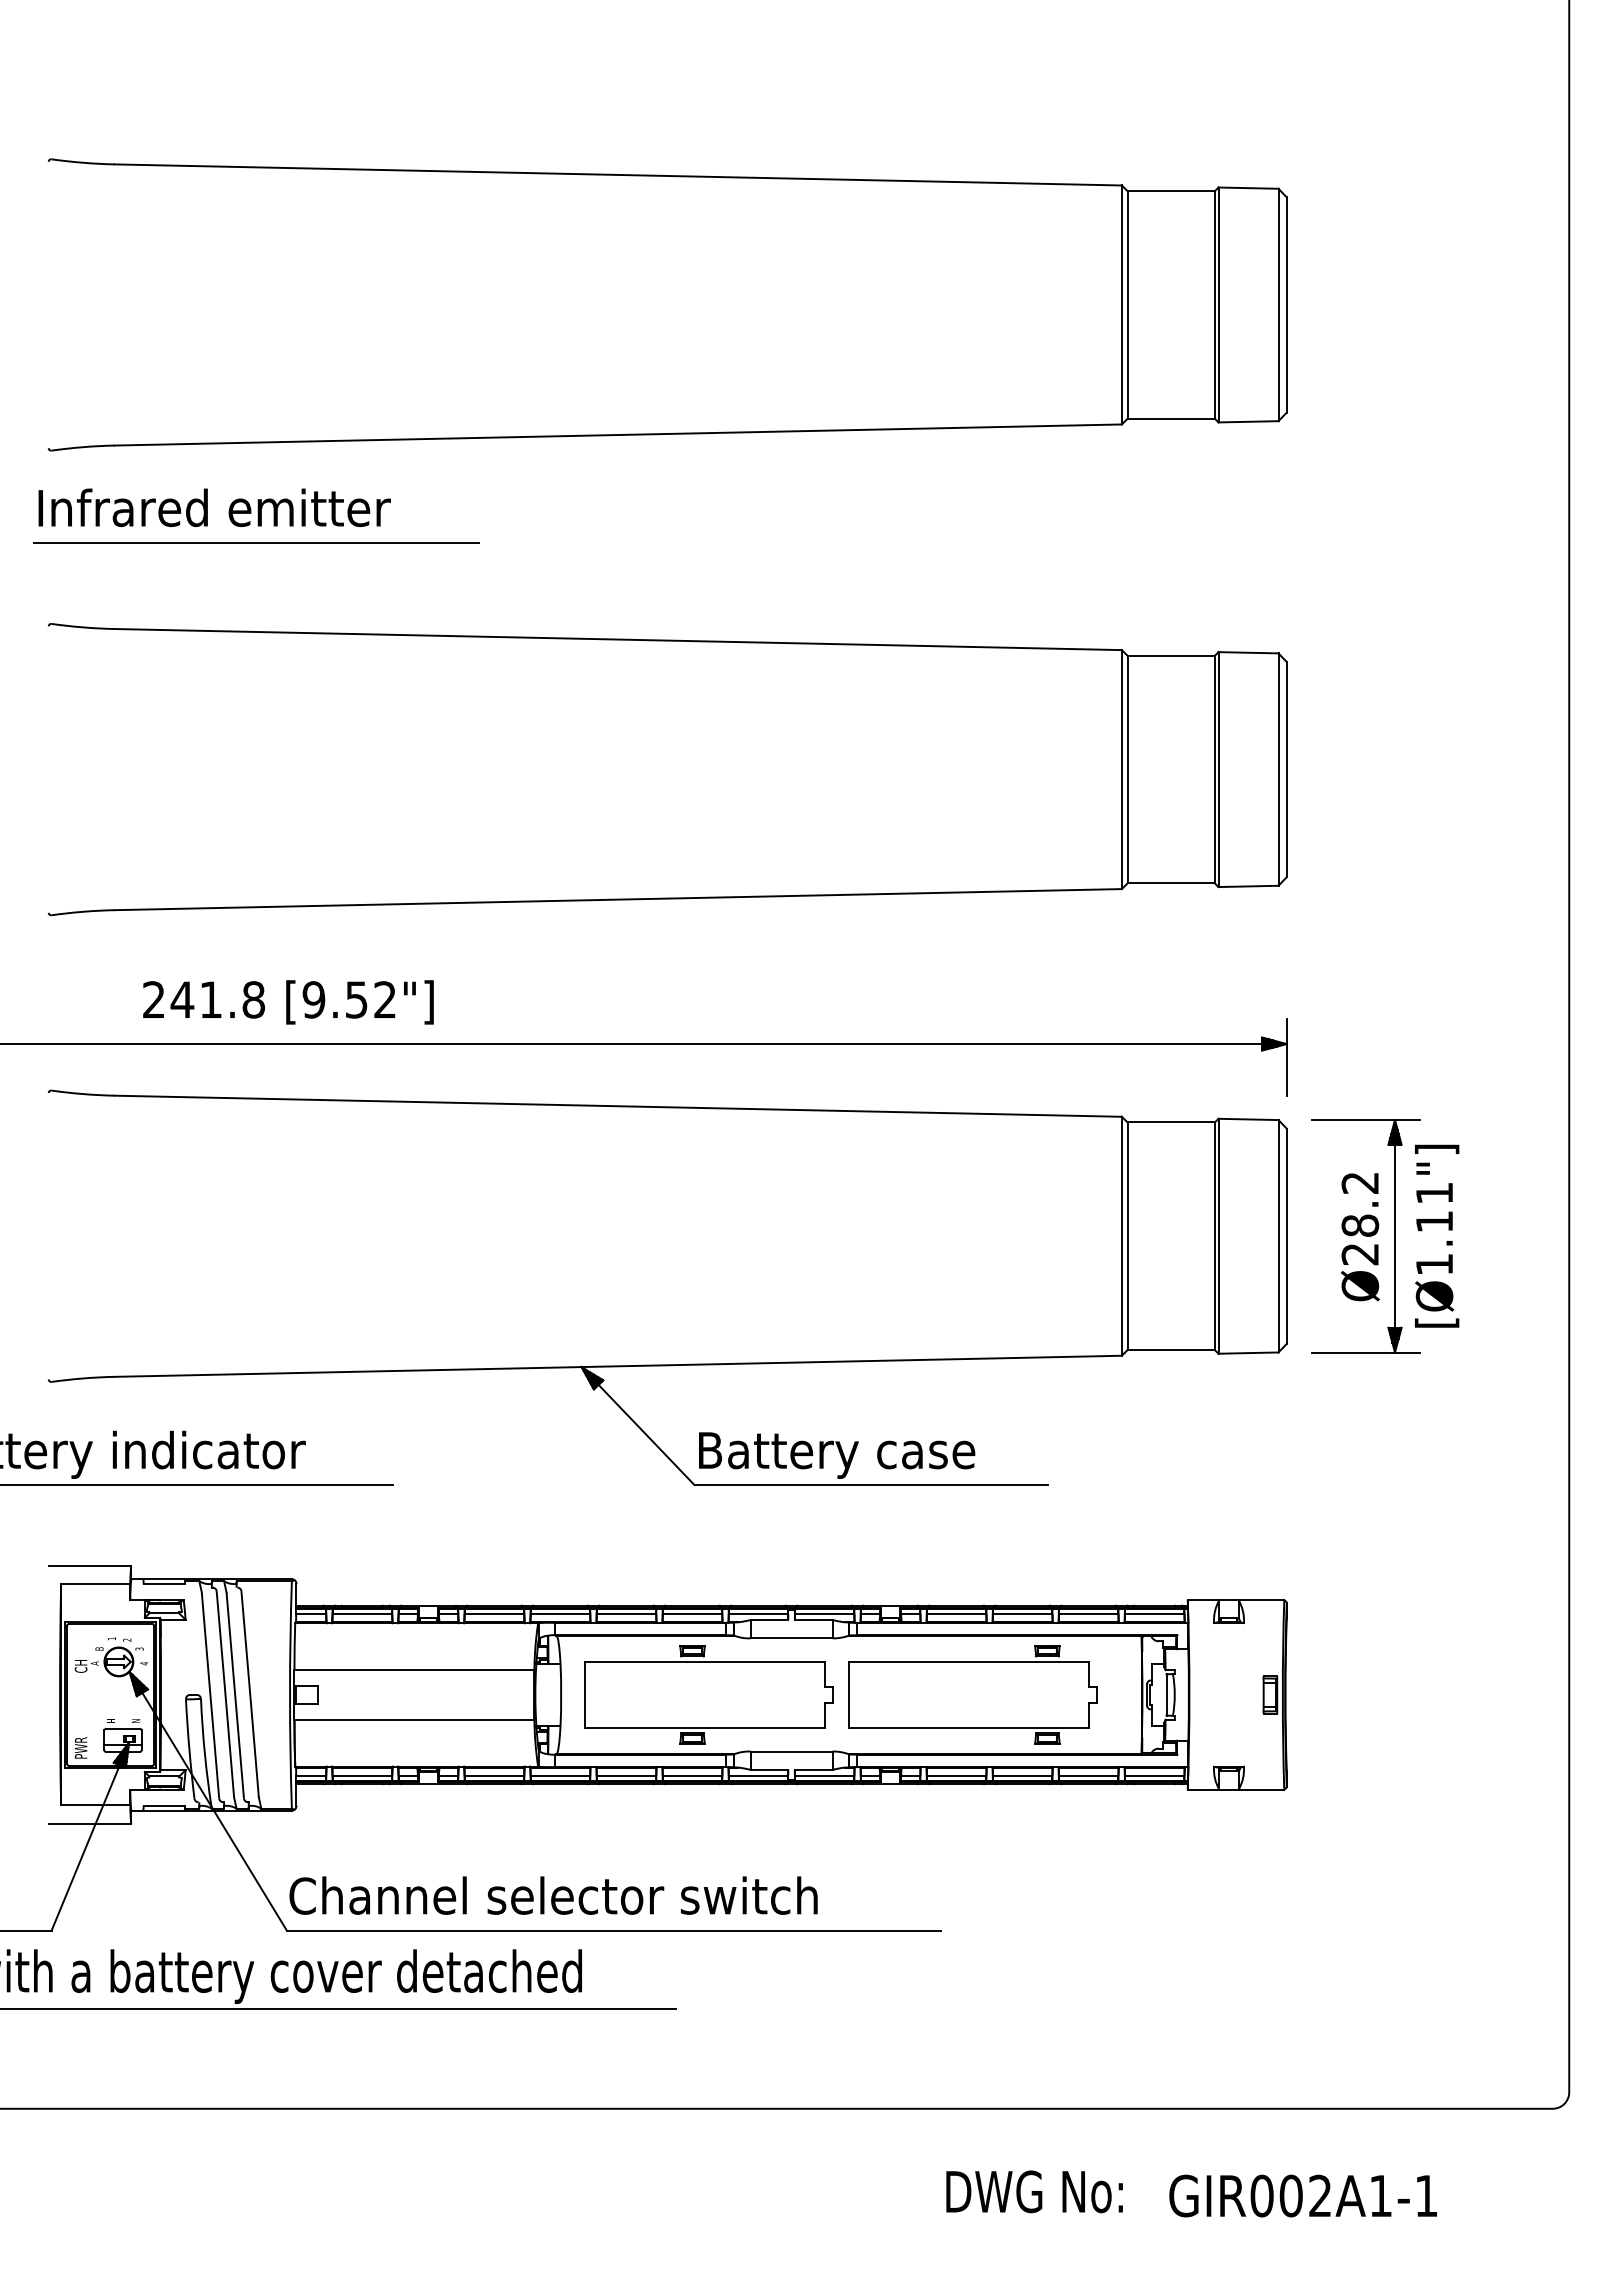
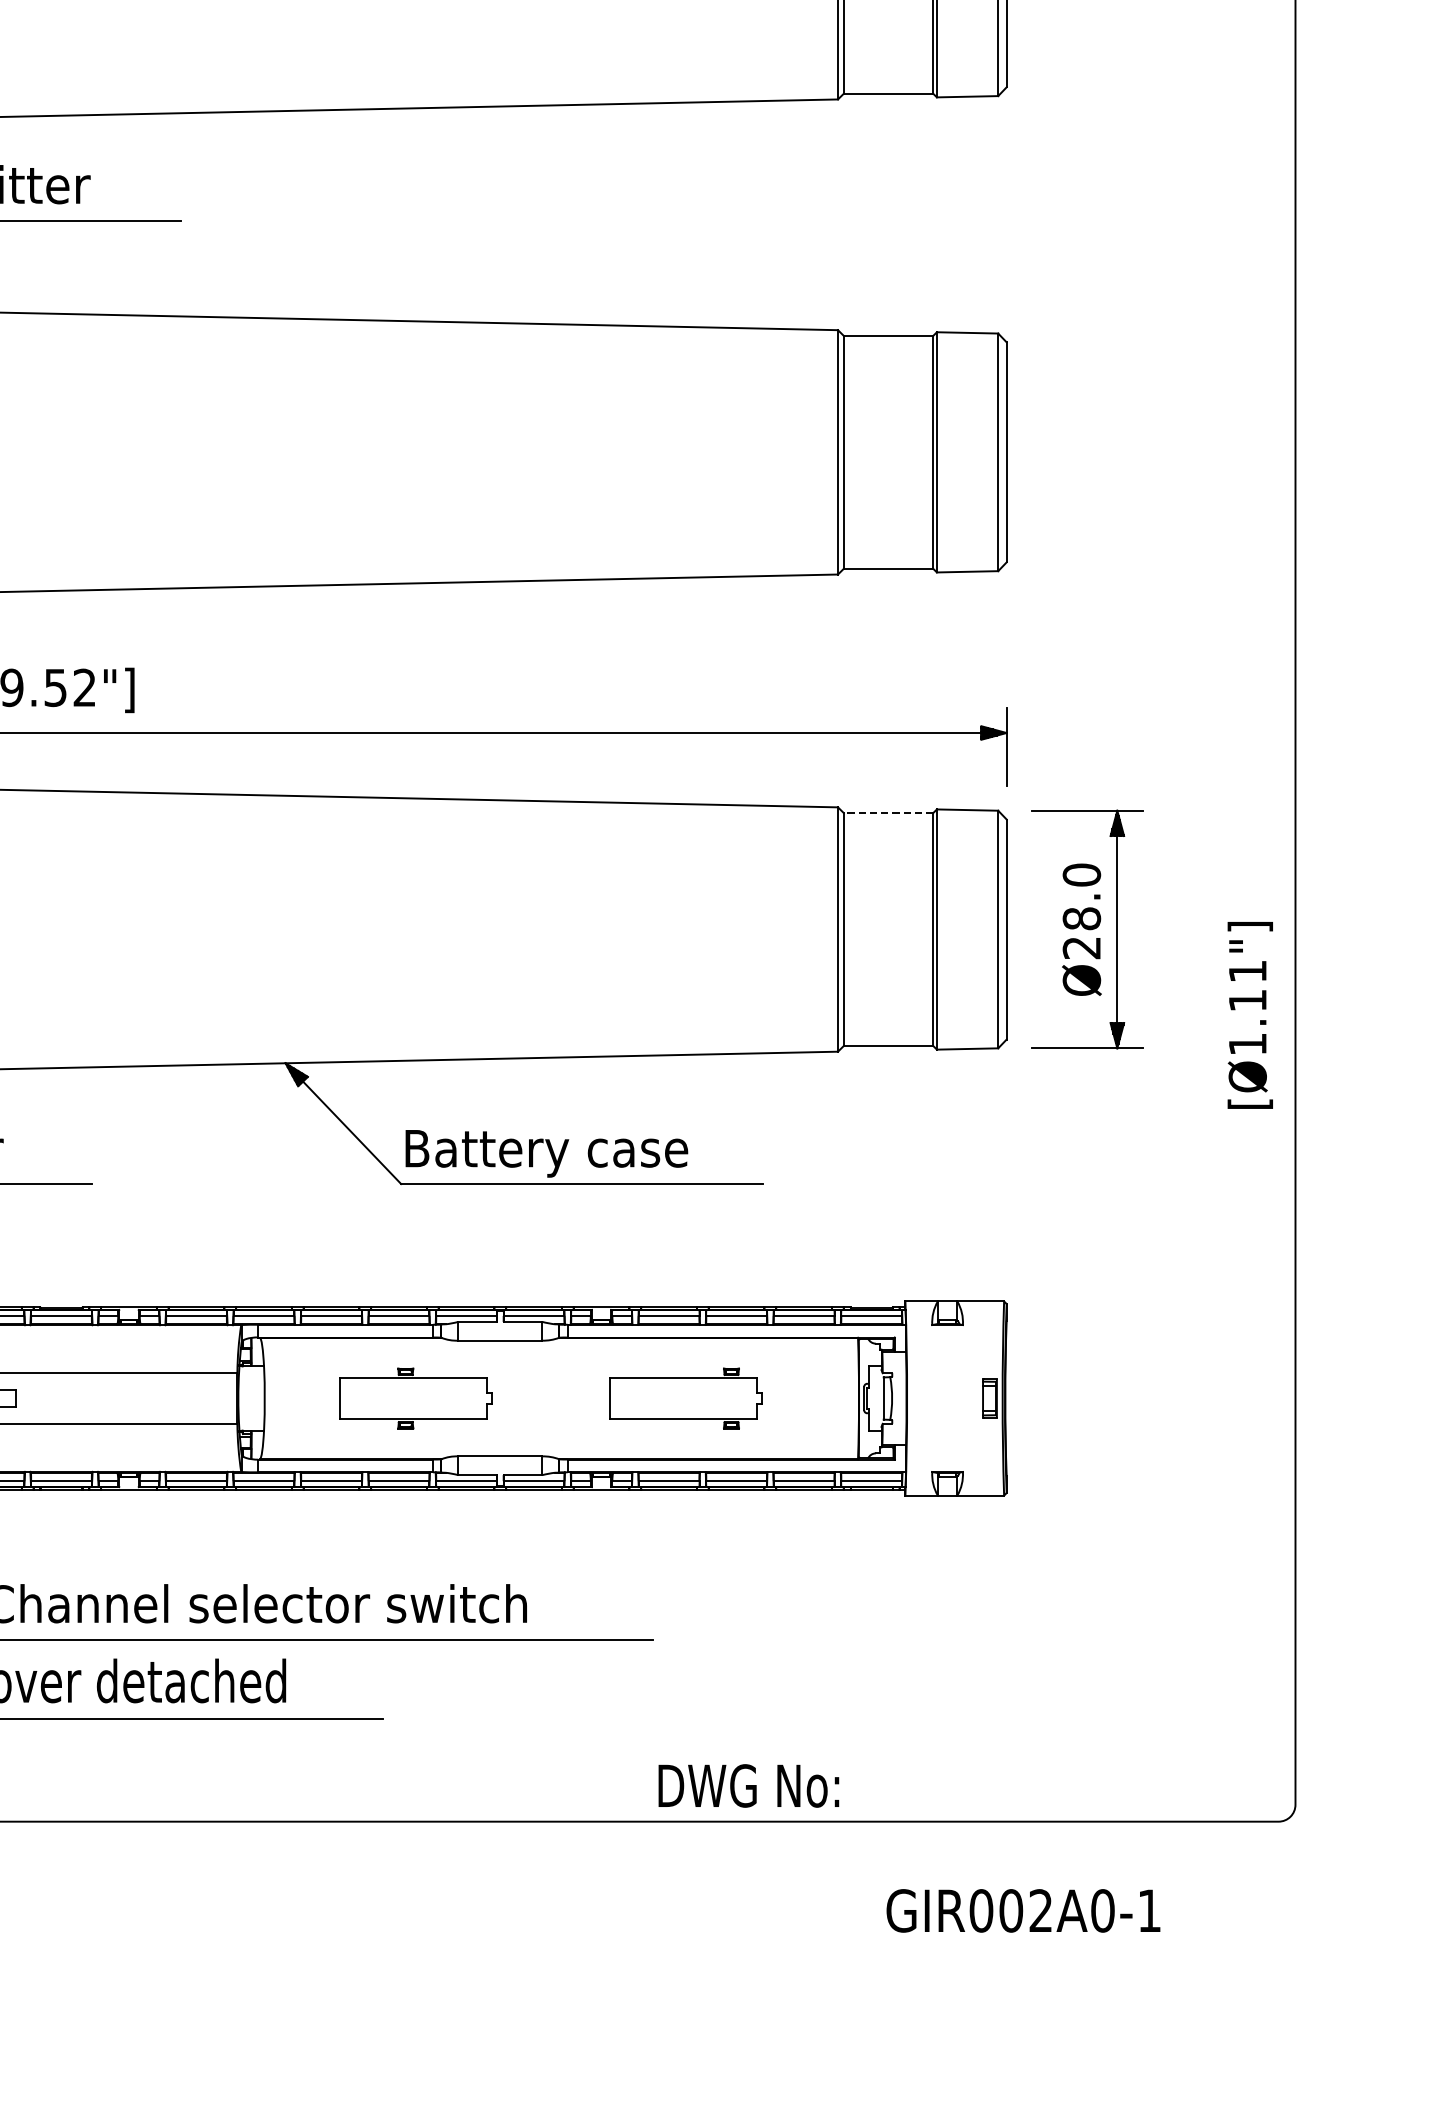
line: (1171, 1122) -> (888, 813), solid -> dashed
text: (1360, 1182) -> (1082, 874), Ø28.2 -> Ø28.0
text: (1437, 1235) -> (1250, 1014), moved
part: (708, 1694) -> (415, 1398), size x0.6
part: (972, 1694) -> (685, 1398), size x0.6
text: (1034, 2191) -> (748, 1785), moved
text: (1380, 2195) -> (1102, 1910), GIR002A1-1 -> GIR002A0-1

